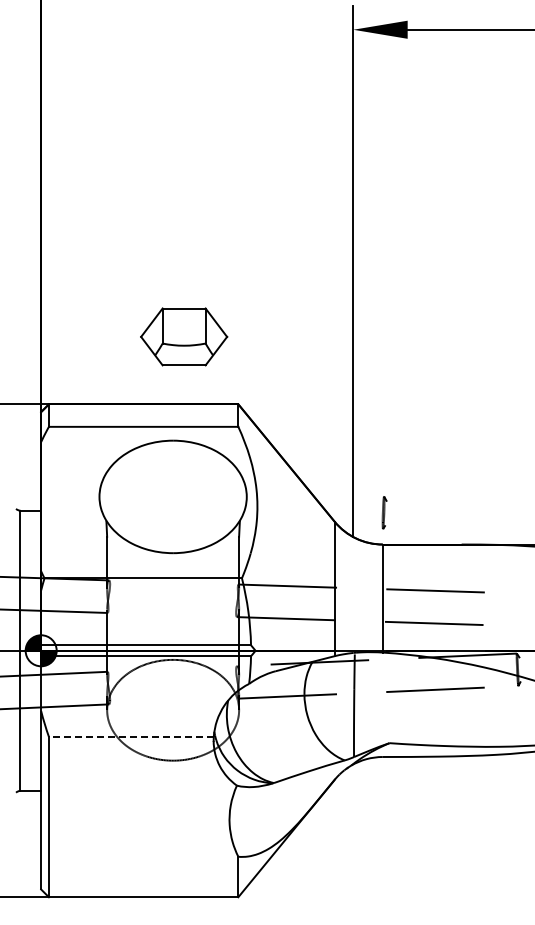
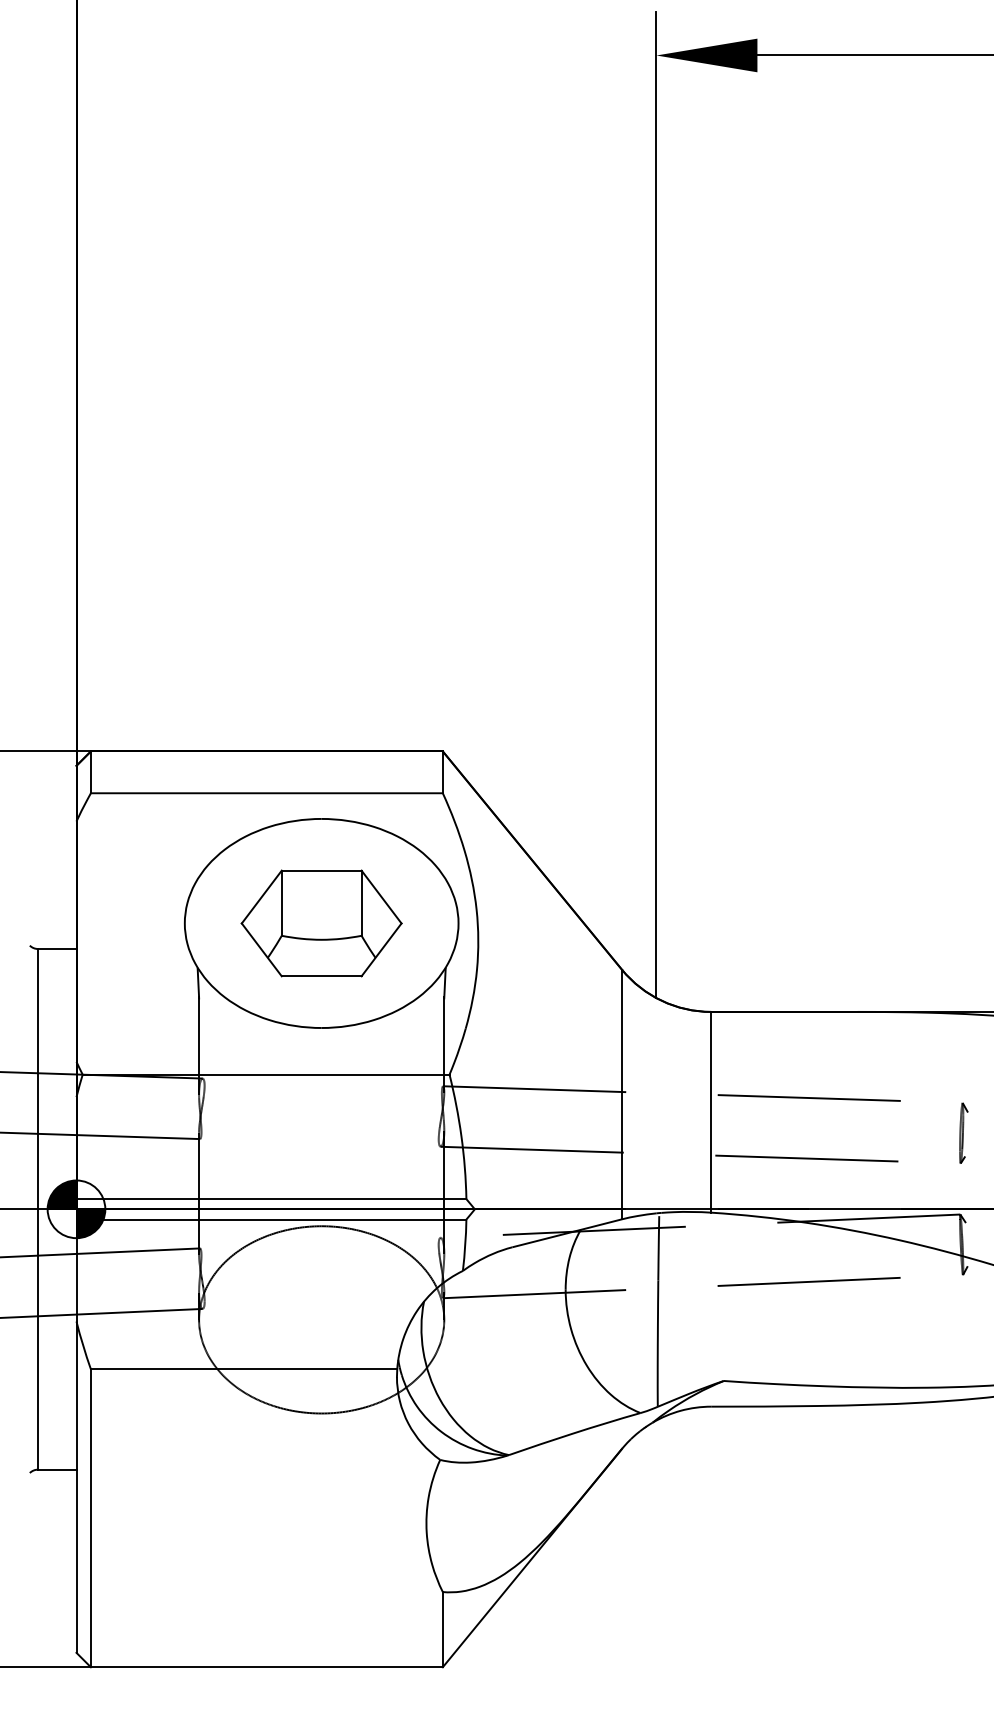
part: (184, 336) -> (322, 922), moved
part: (384, 512) -> (963, 1132), moved
line: (130, 736) -> (242, 1368), dashed -> solid

